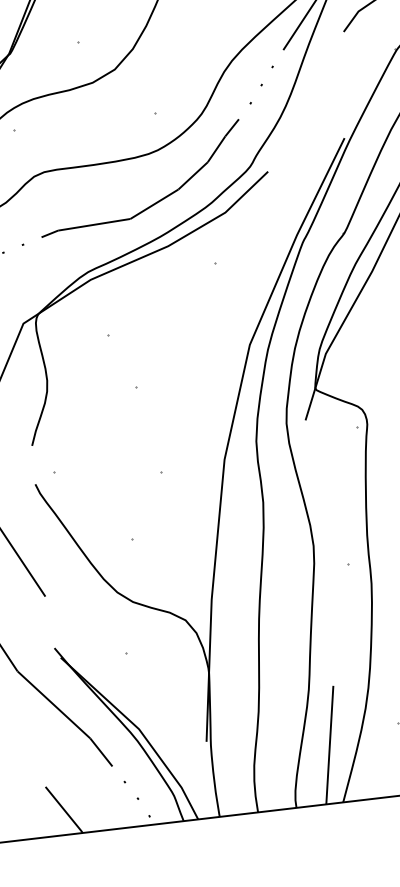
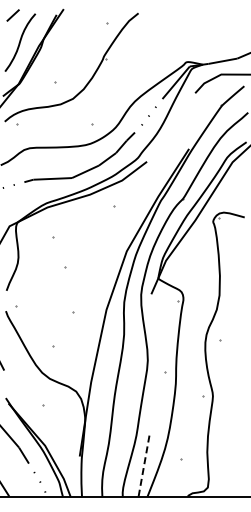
line: (330, 744) -> (144, 465), solid -> dashed

